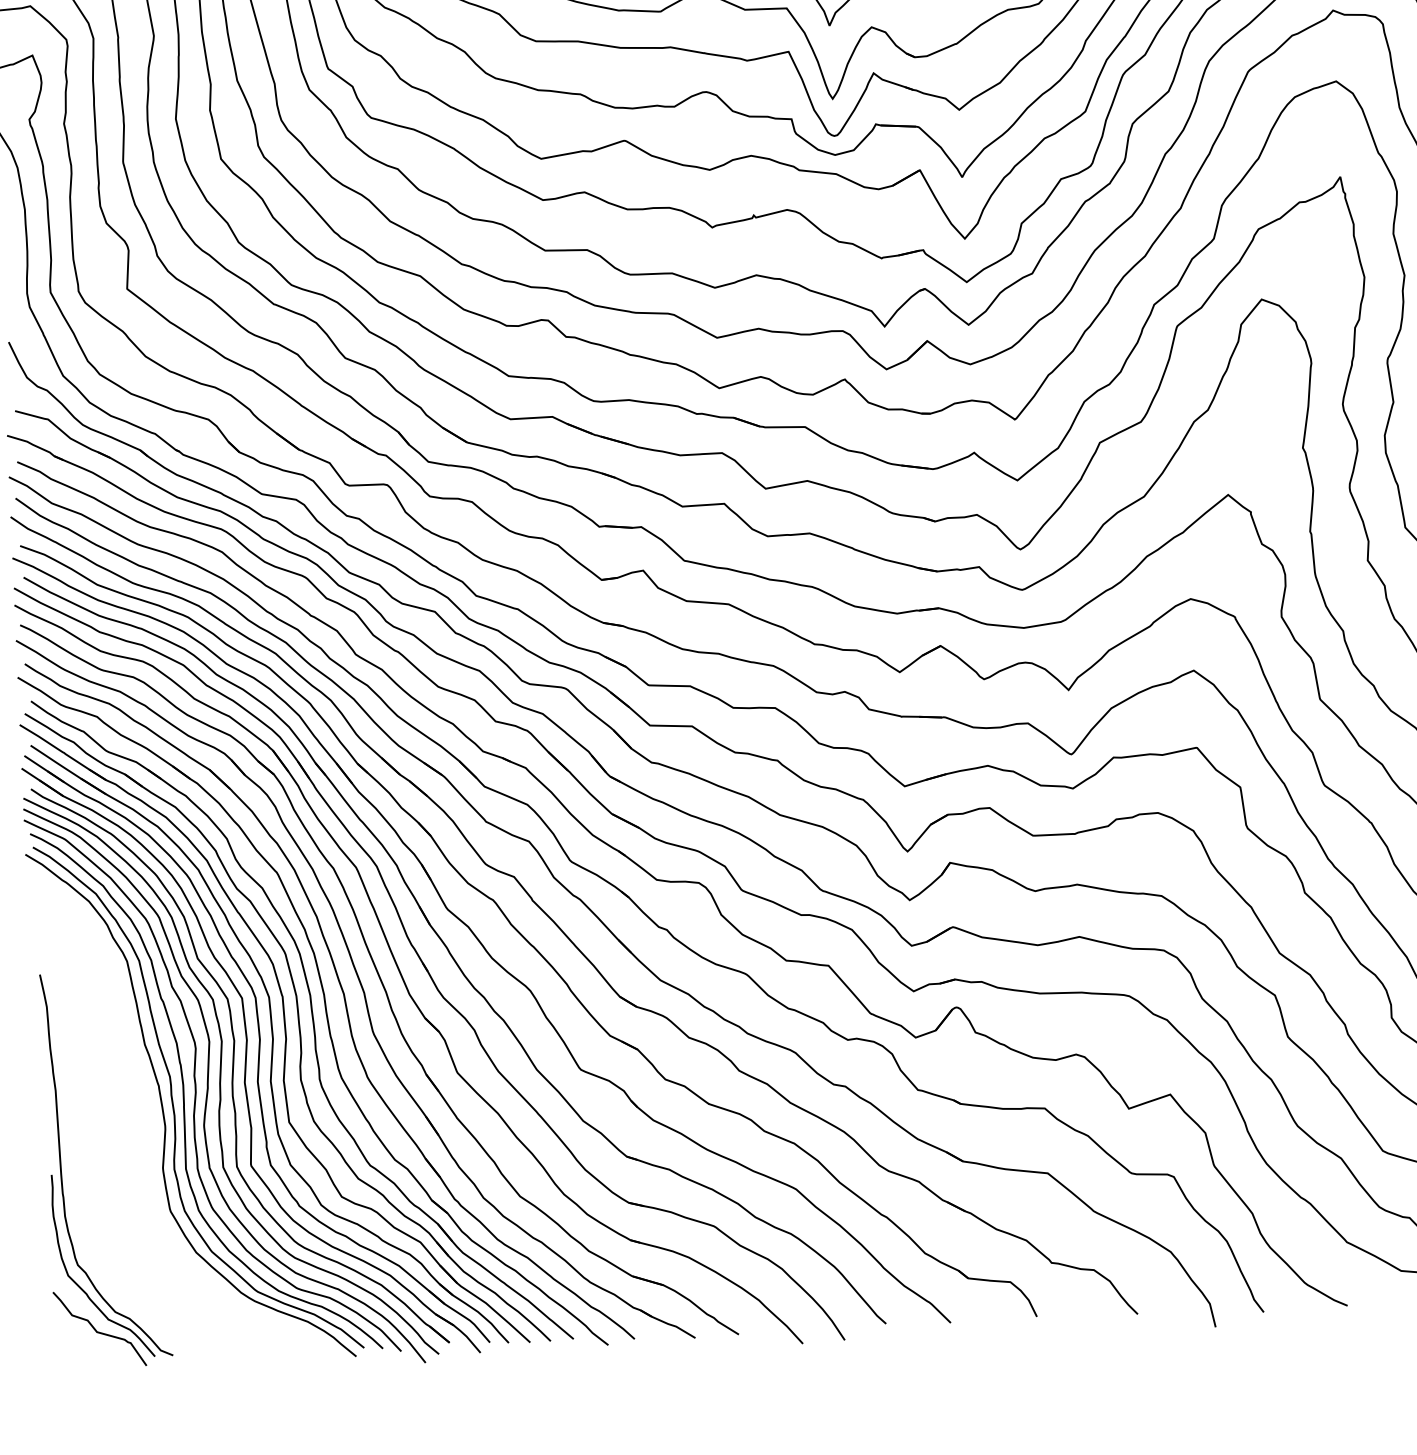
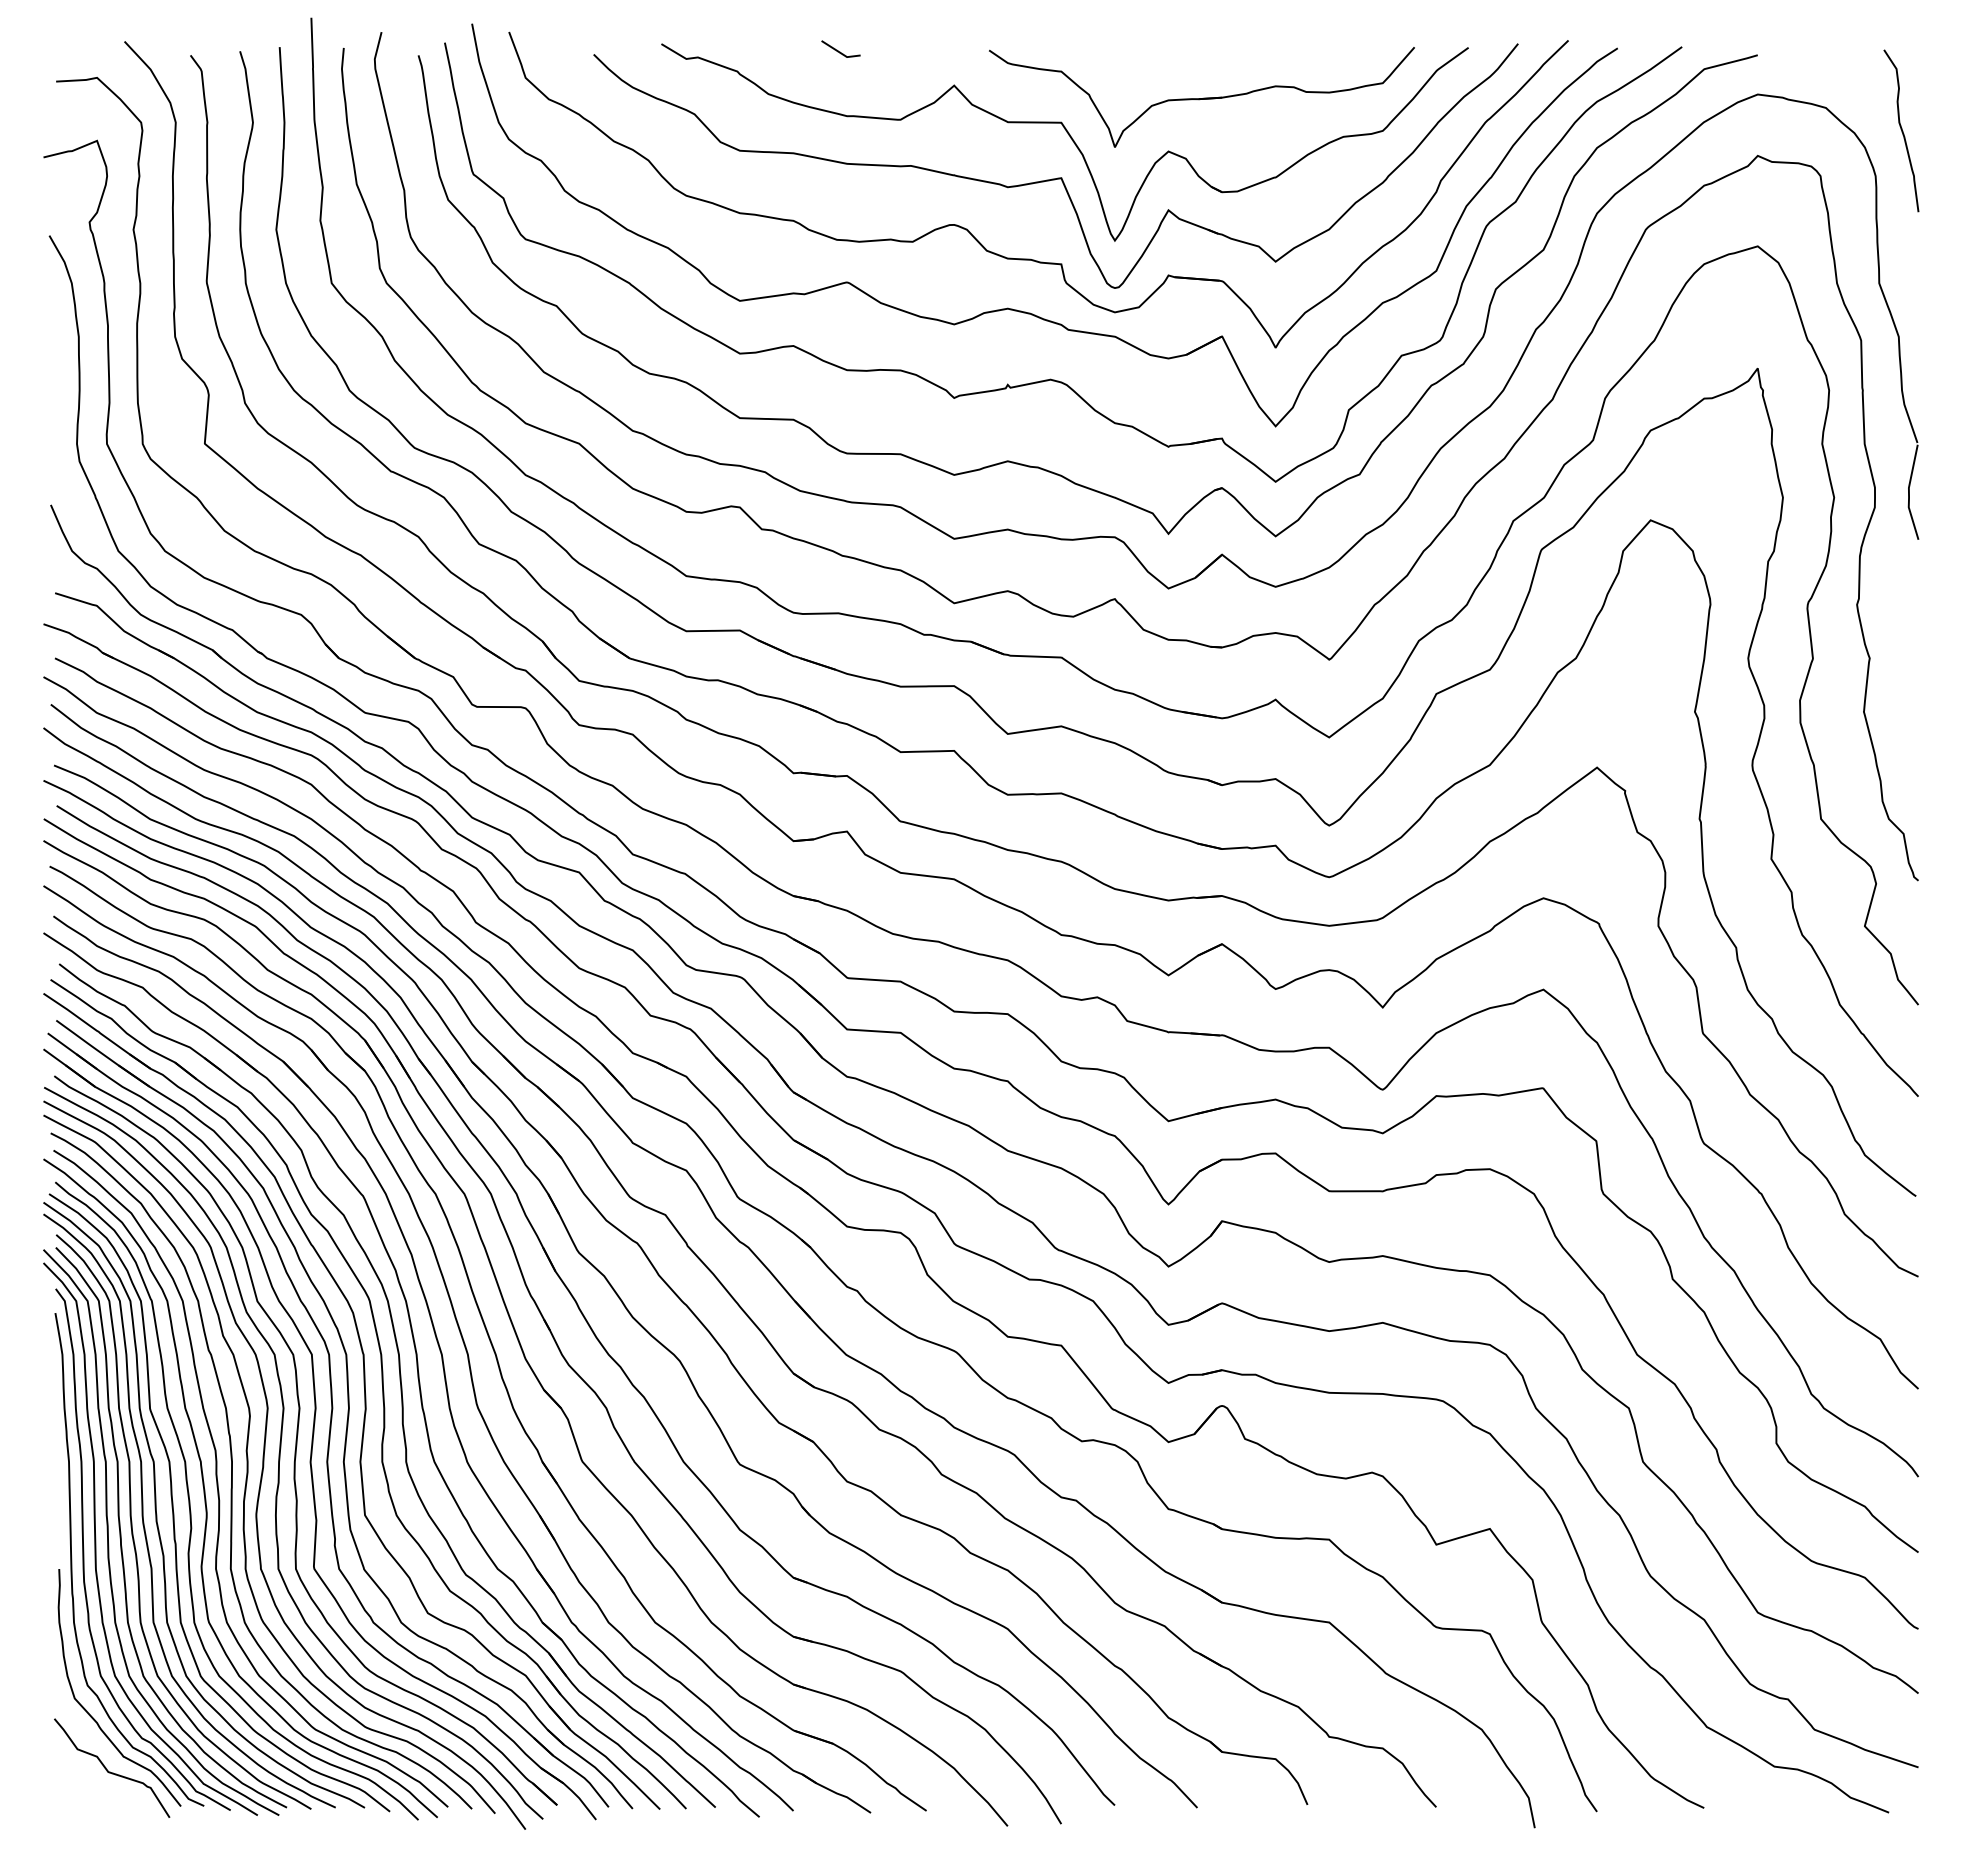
part: (152, 1116) -> (190, 1500), added

